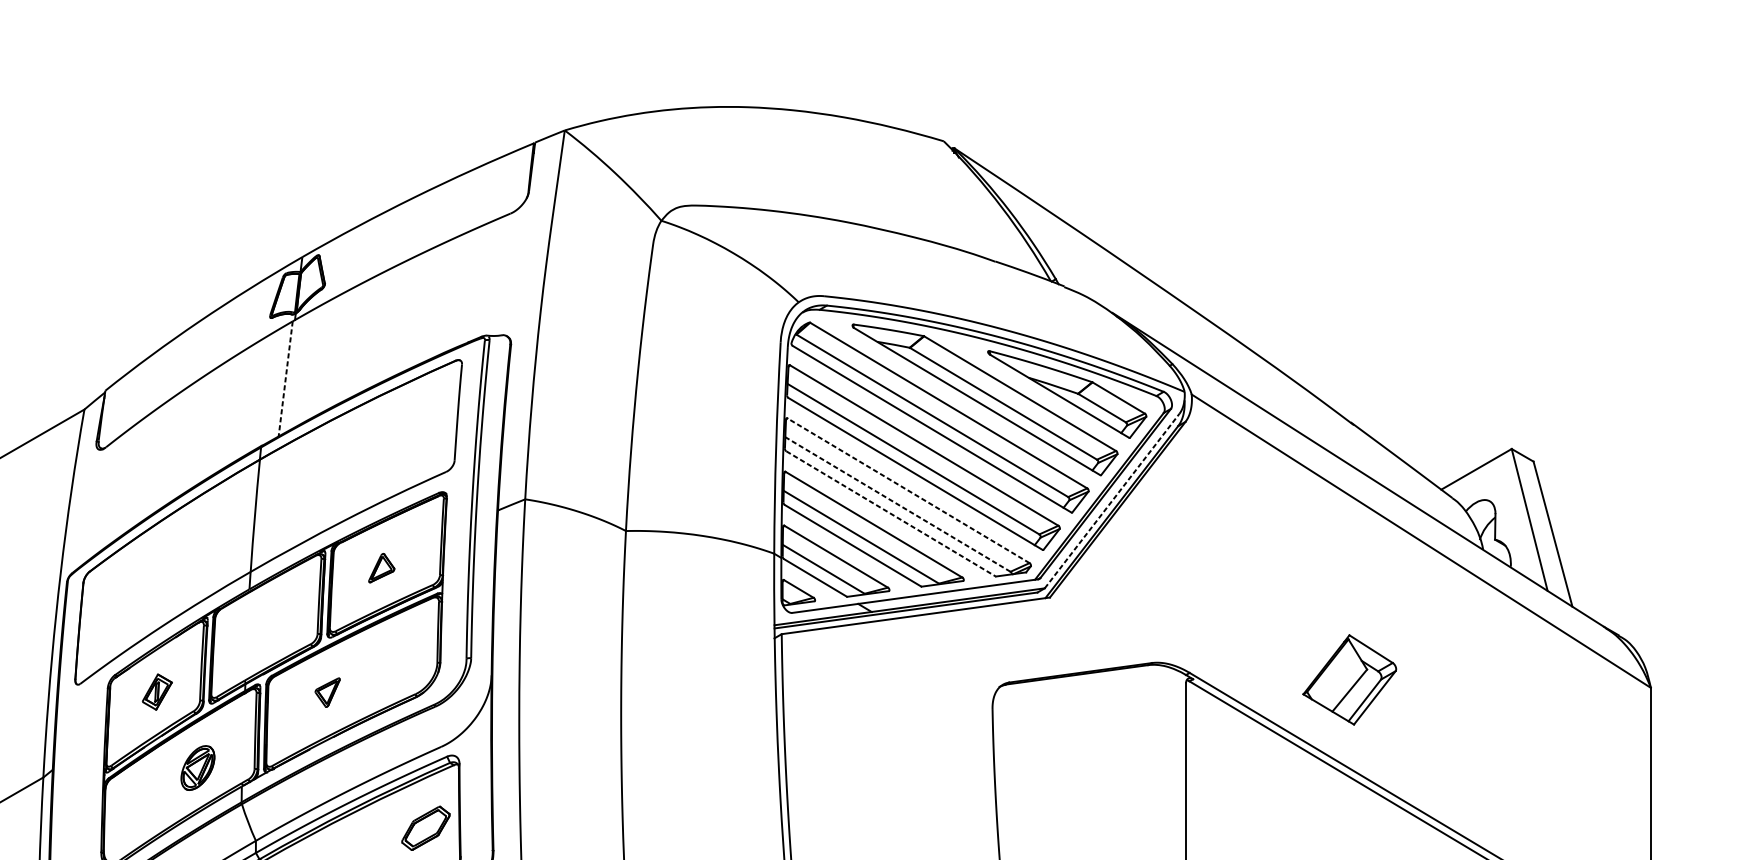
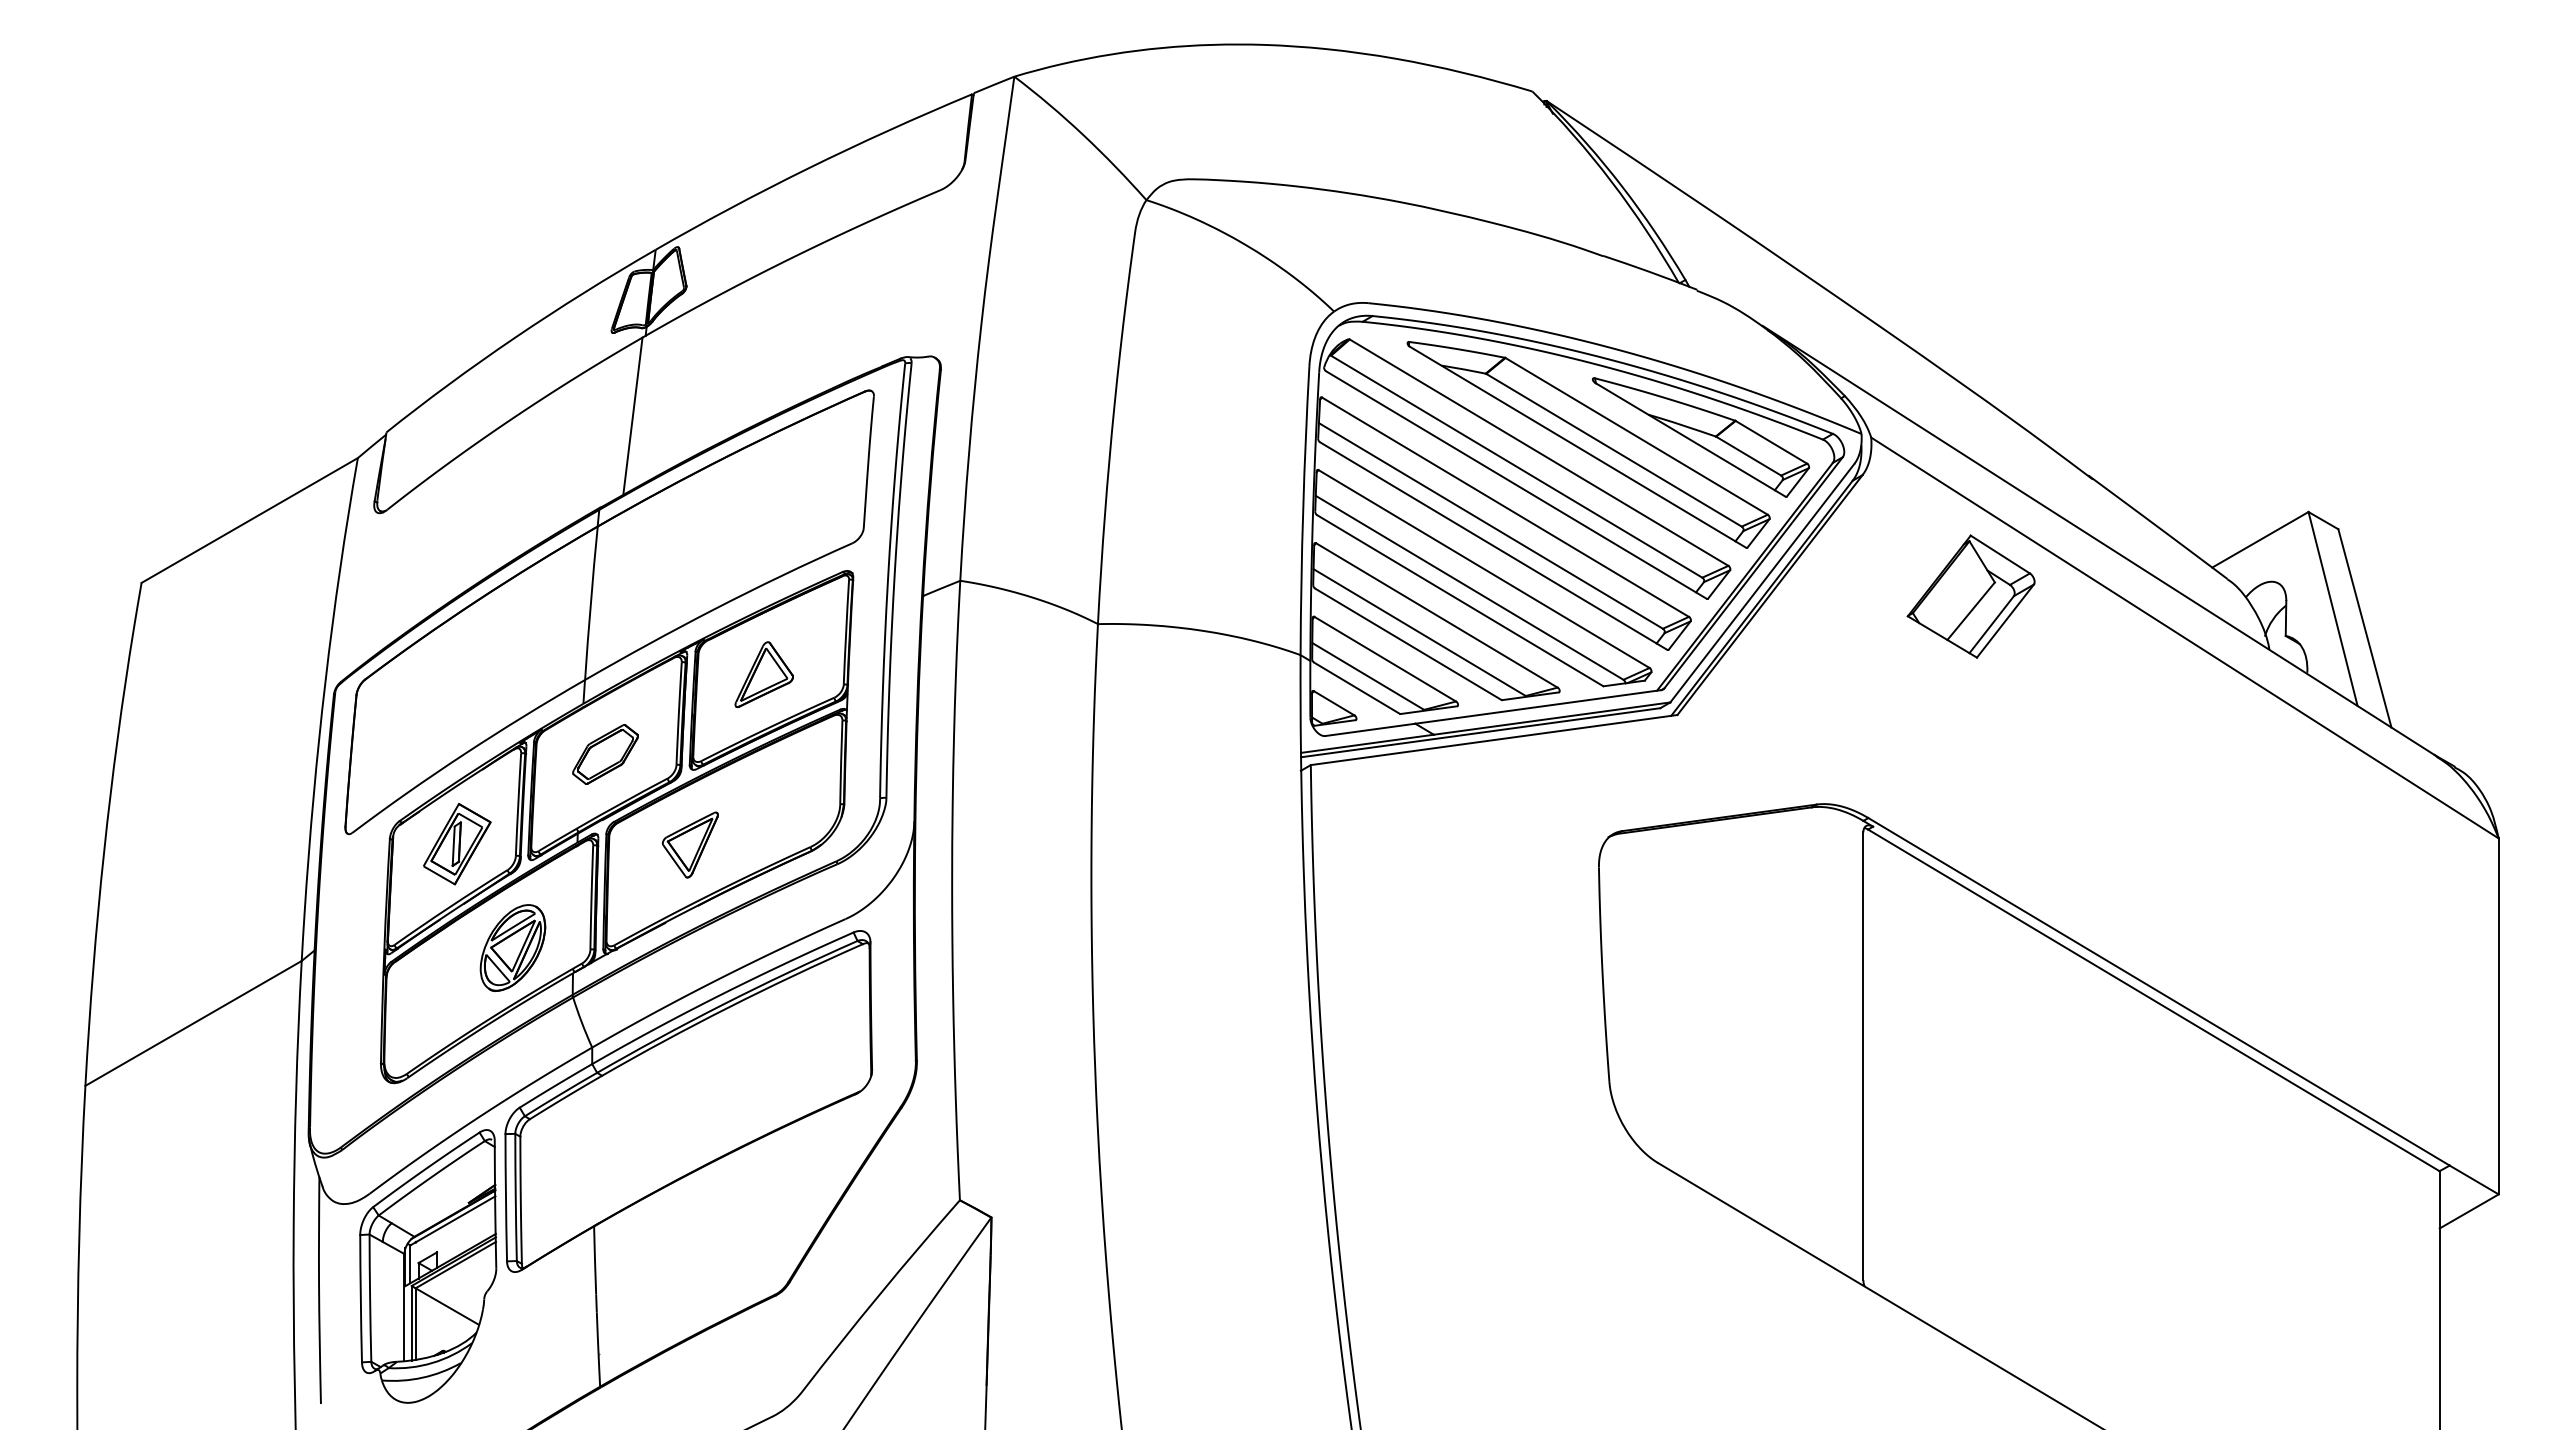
line: (285, 379) -> (632, 416), dashed -> solid
line: (908, 491) -> (1484, 569), dashed -> solid
line: (1112, 501) -> (1762, 583), dashed -> solid
line: (897, 504) -> (1469, 587), dashed -> solid
line: (891, 513) -> (1460, 600), dashed -> solid
part: (381, 567) -> (763, 674), size x1.67
part: (1349, 679) -> (1970, 596), moved
part: (157, 692) -> (457, 844), size x1.67
part: (327, 692) -> (689, 844), size x1.67
part: (197, 767) -> (512, 947), size x1.43
part: (425, 828) -> (605, 754), moved

